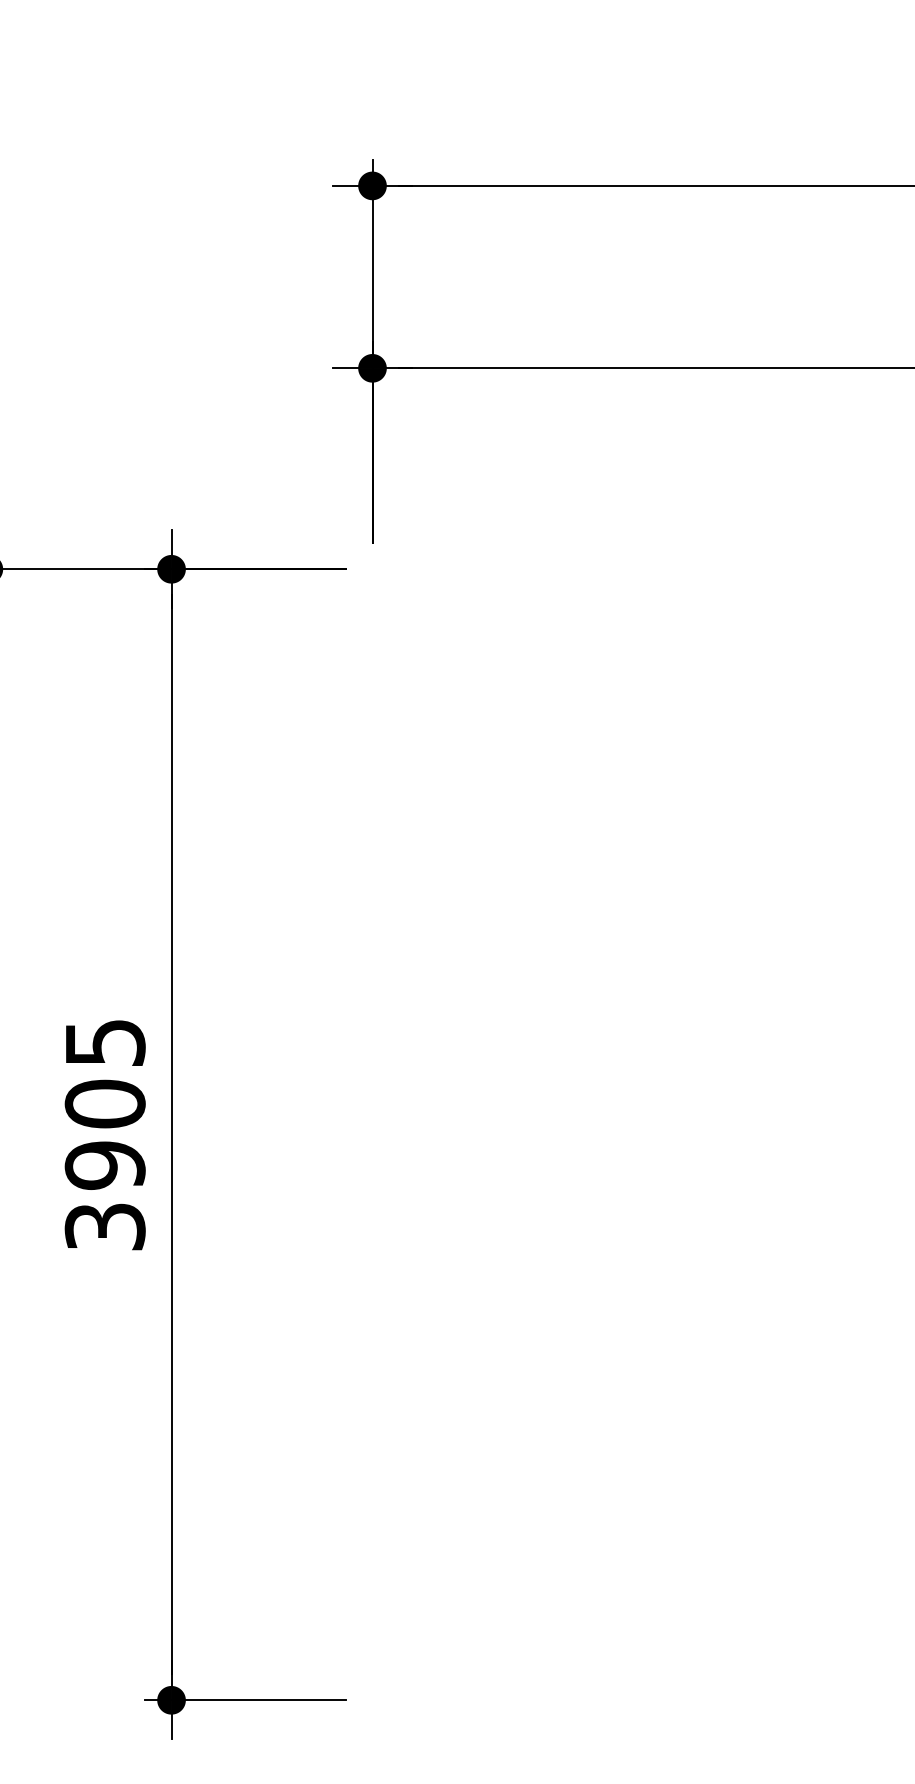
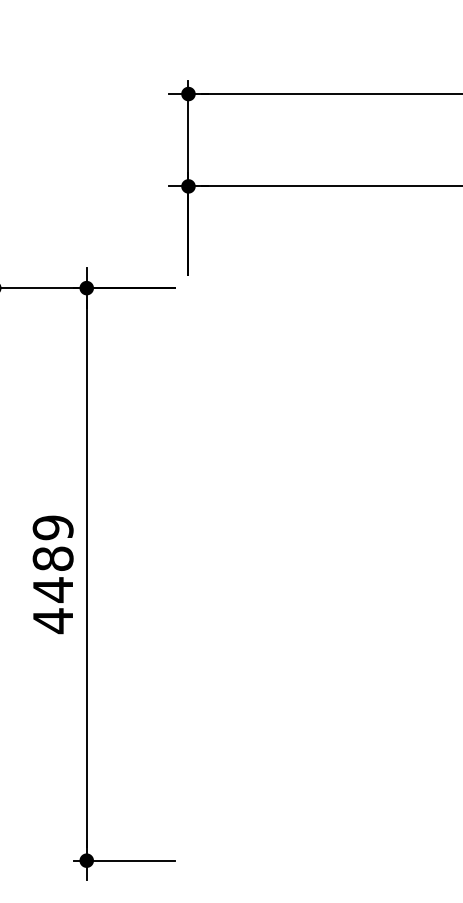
text: (103, 1134) -> (52, 574), 3905 -> 4489

